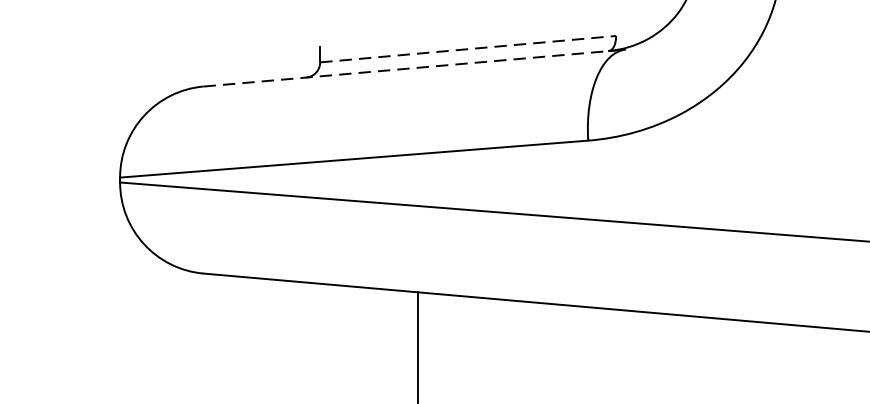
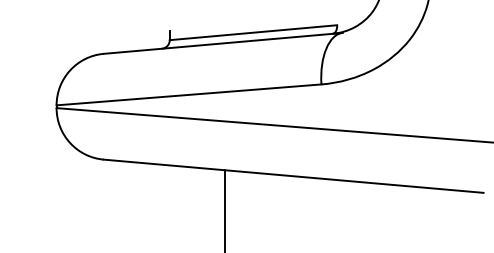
line: (468, 48) -> (253, 32), dashed -> solid
line: (415, 68) -> (223, 43), dashed -> solid

